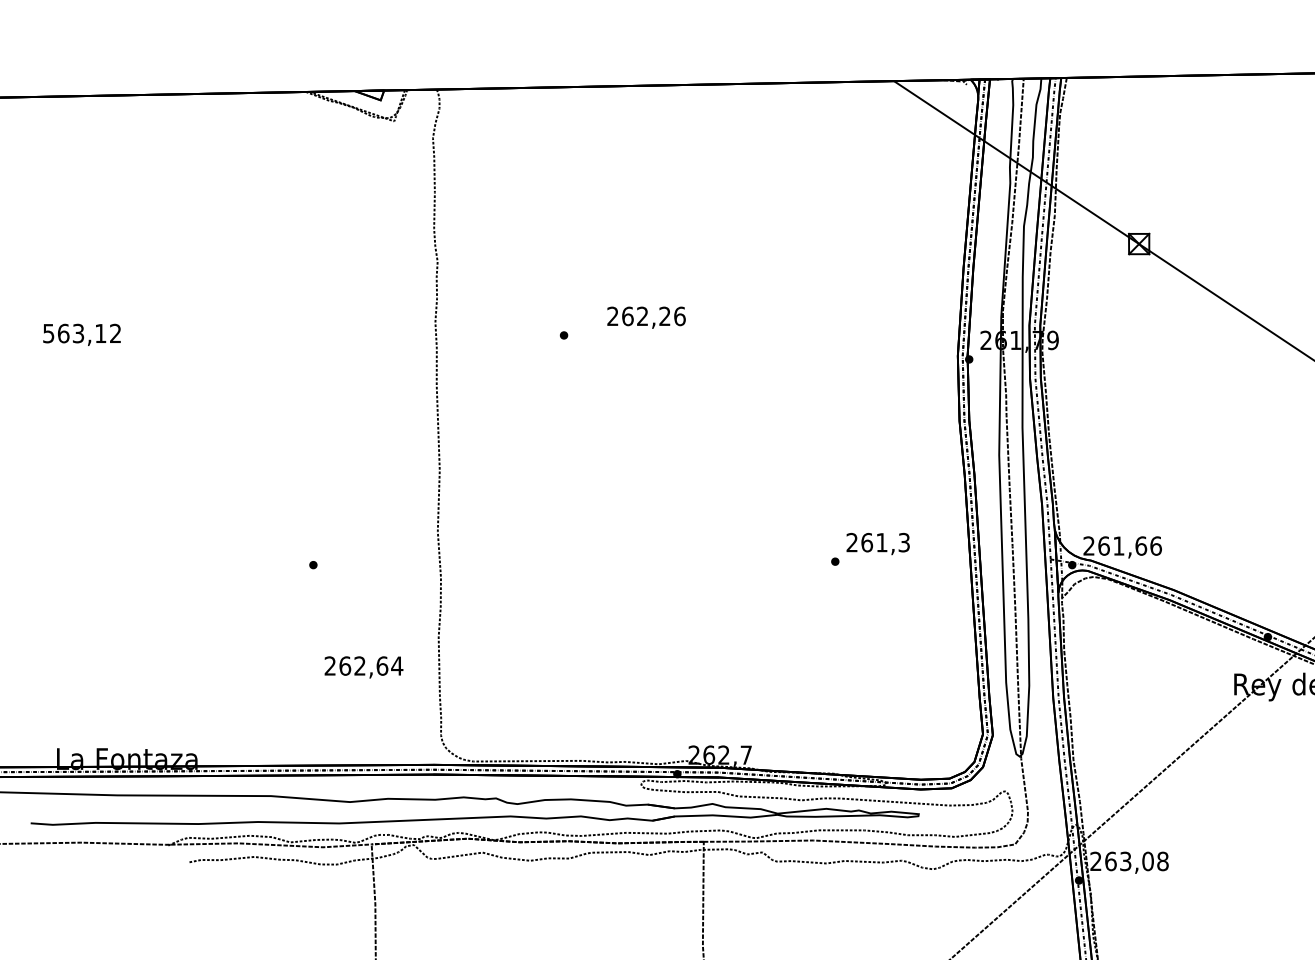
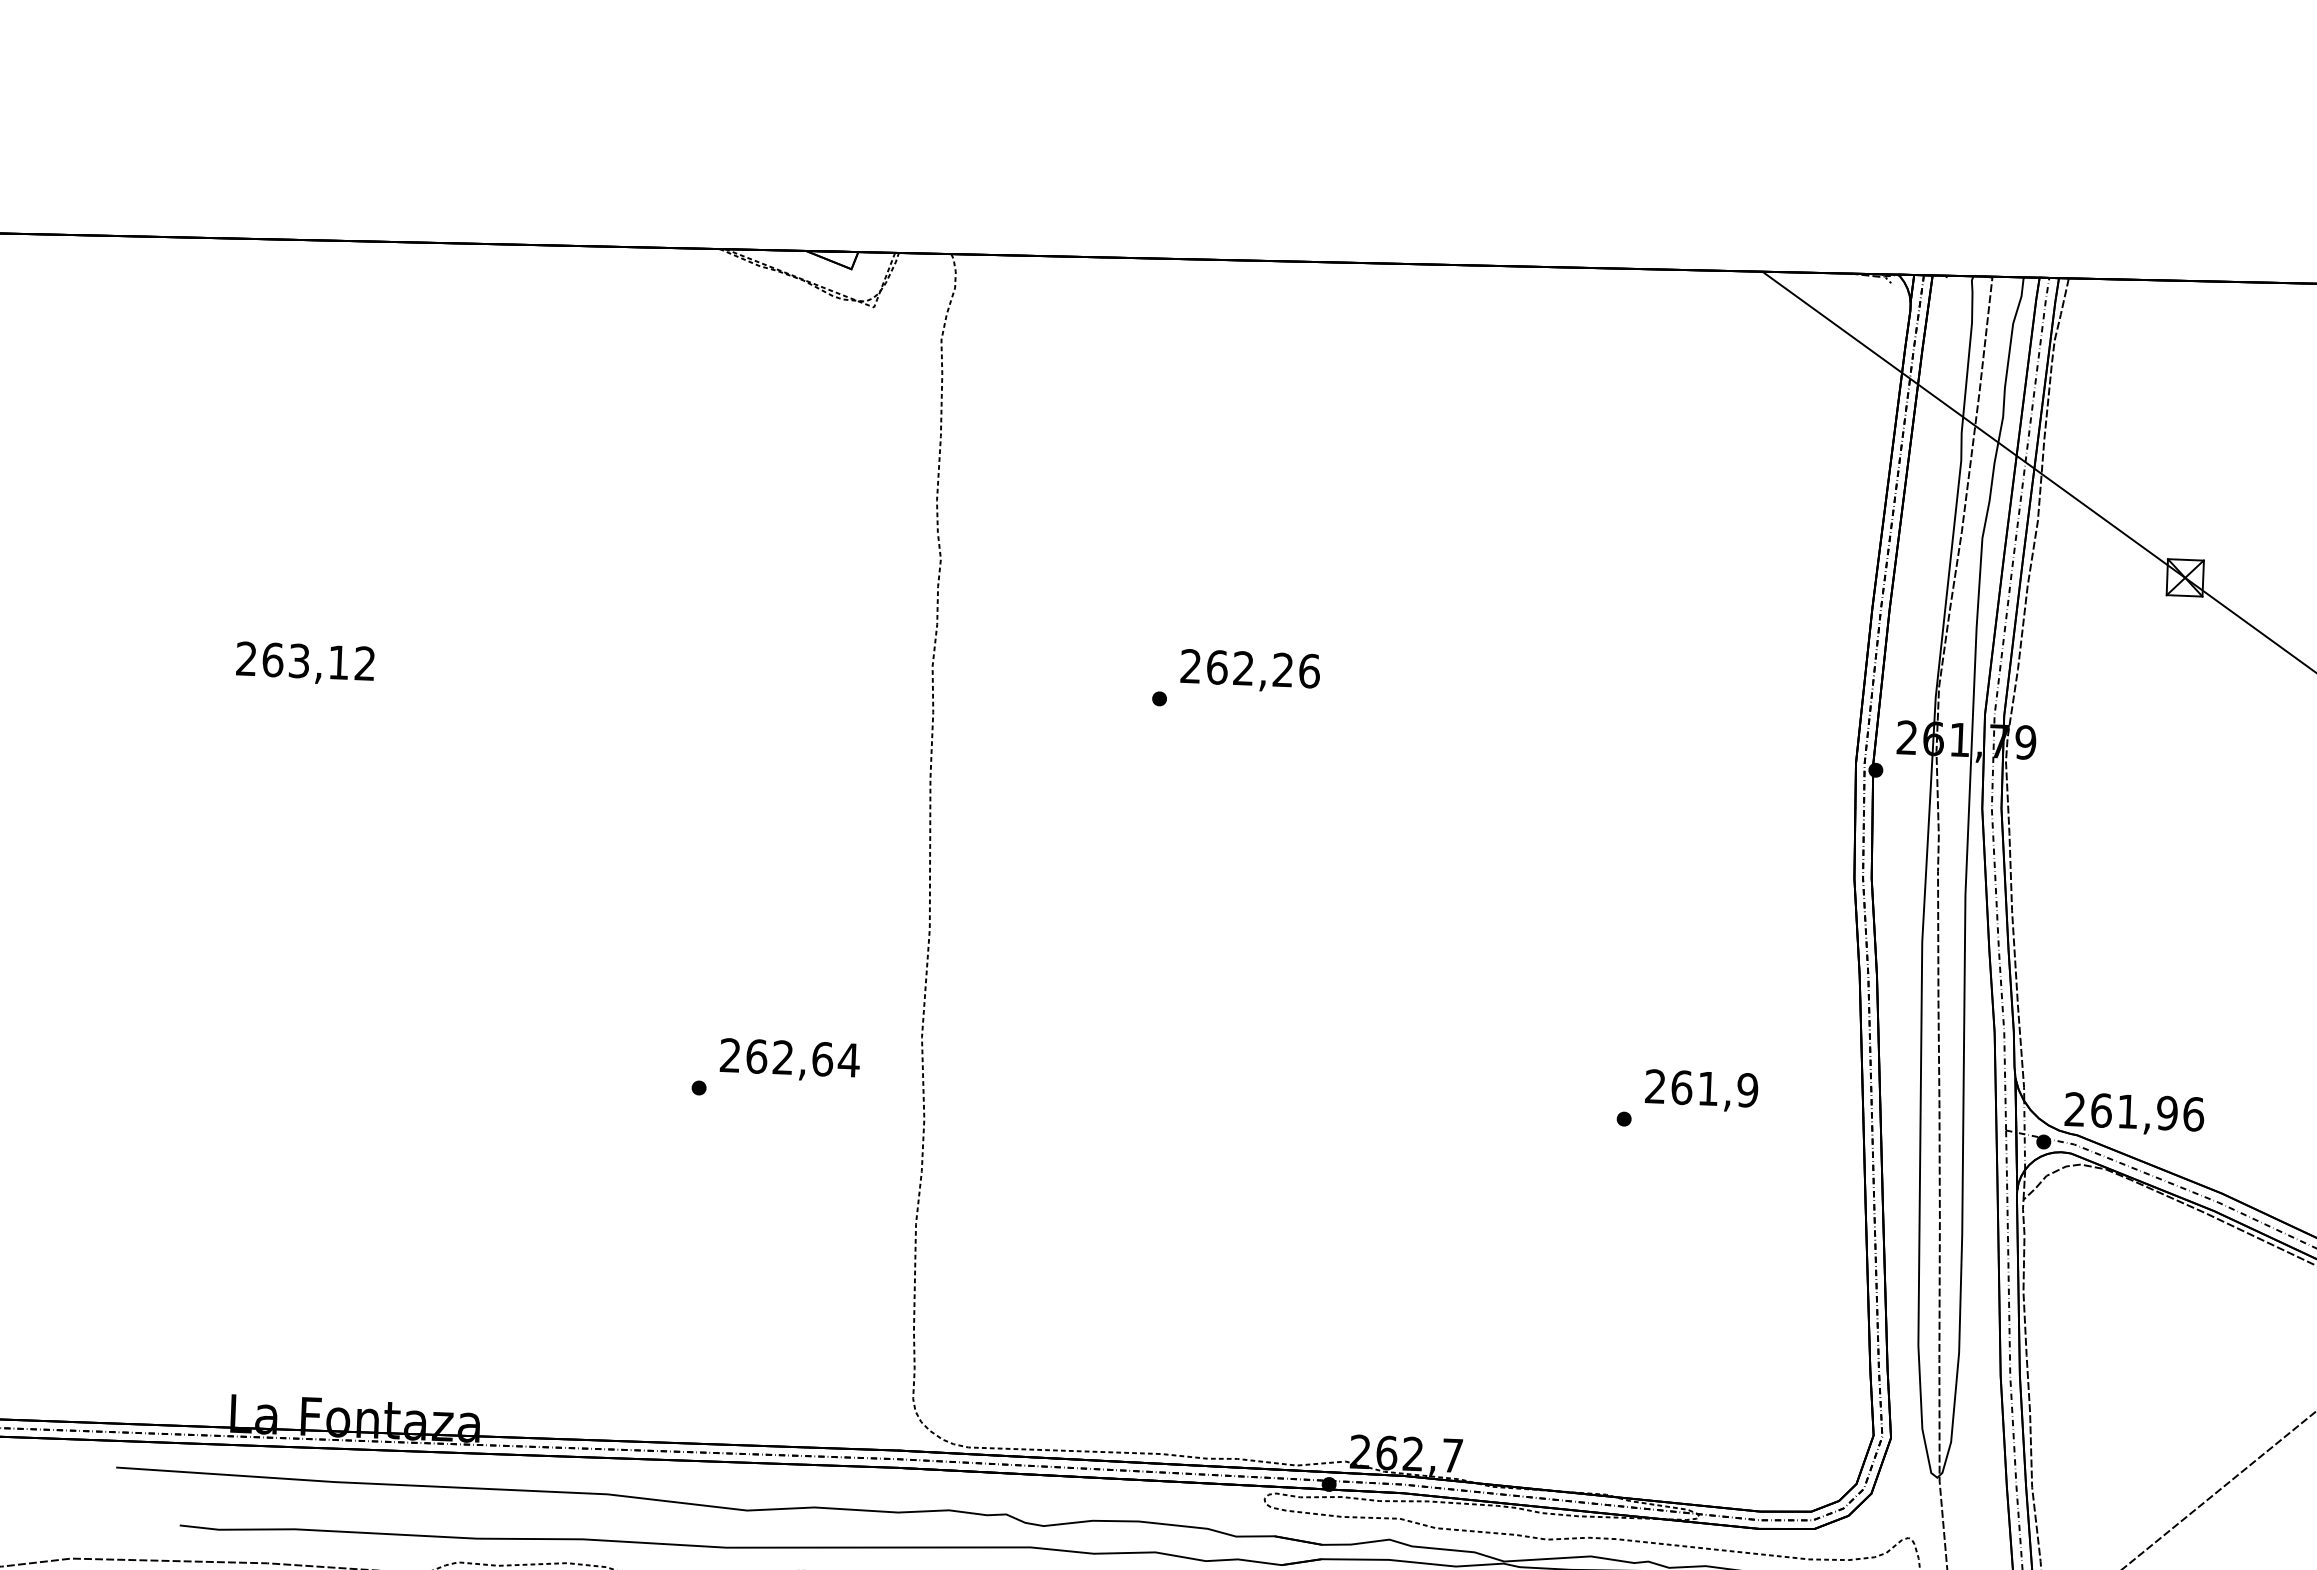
text: (646, 317) -> (1250, 670), moved
text: (48, 333) -> (246, 658), 563,12 -> 263,12
text: (904, 542) -> (1748, 1090), 261,3 -> 261,9
text: (1141, 545) -> (2167, 1112), 261,66 -> 261,96
text: (363, 667) -> (789, 1060), moved

